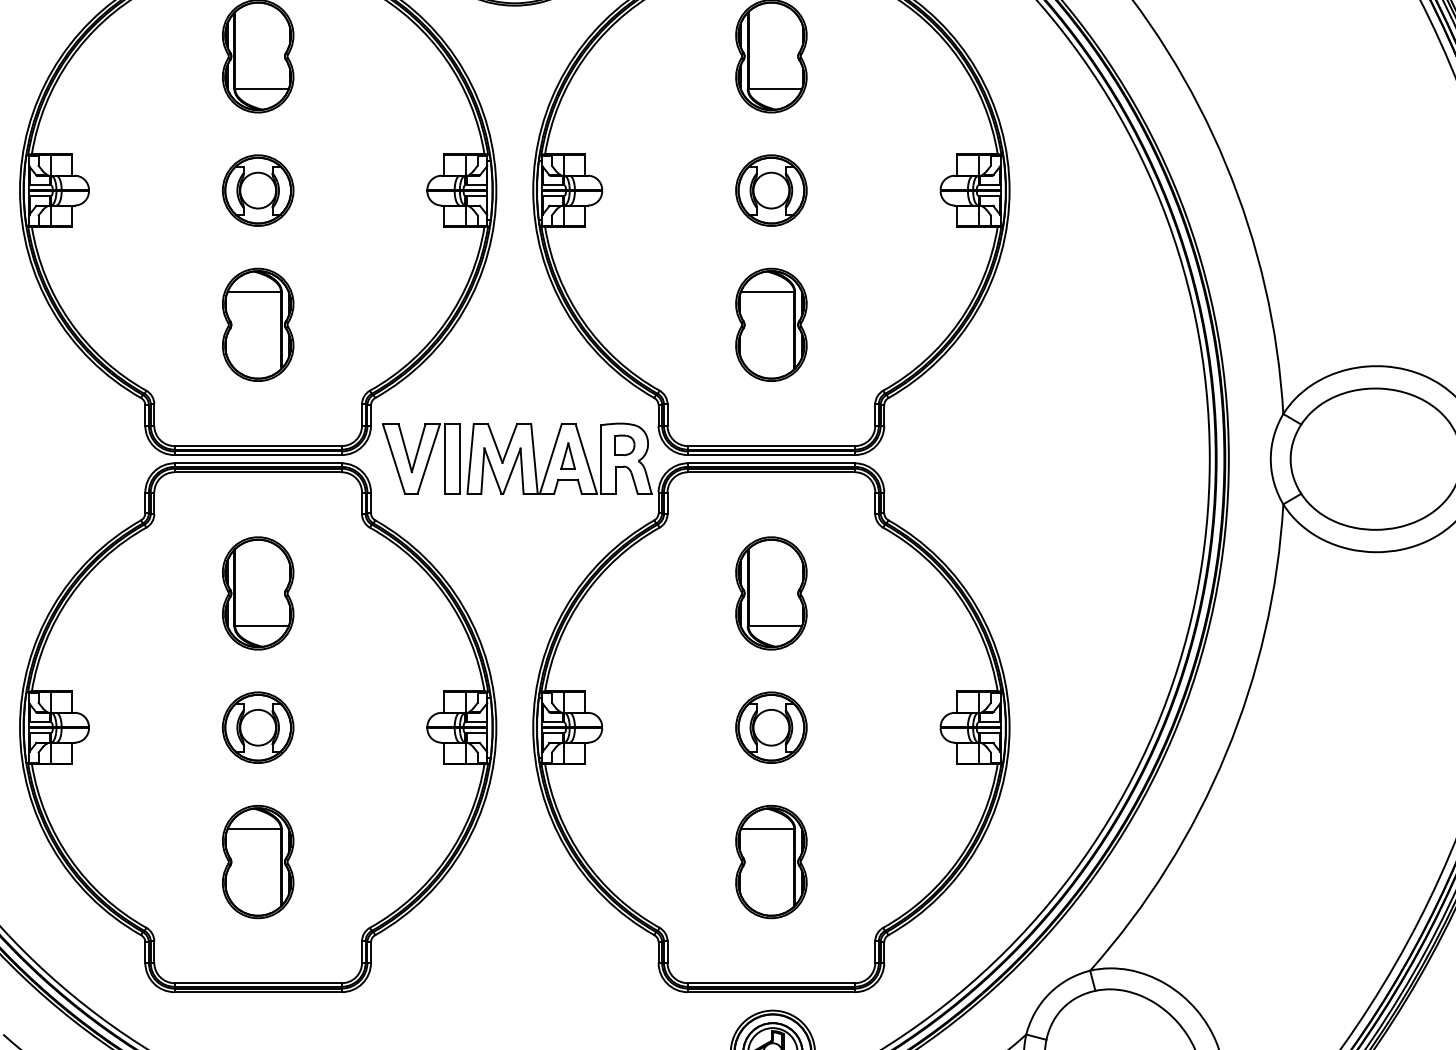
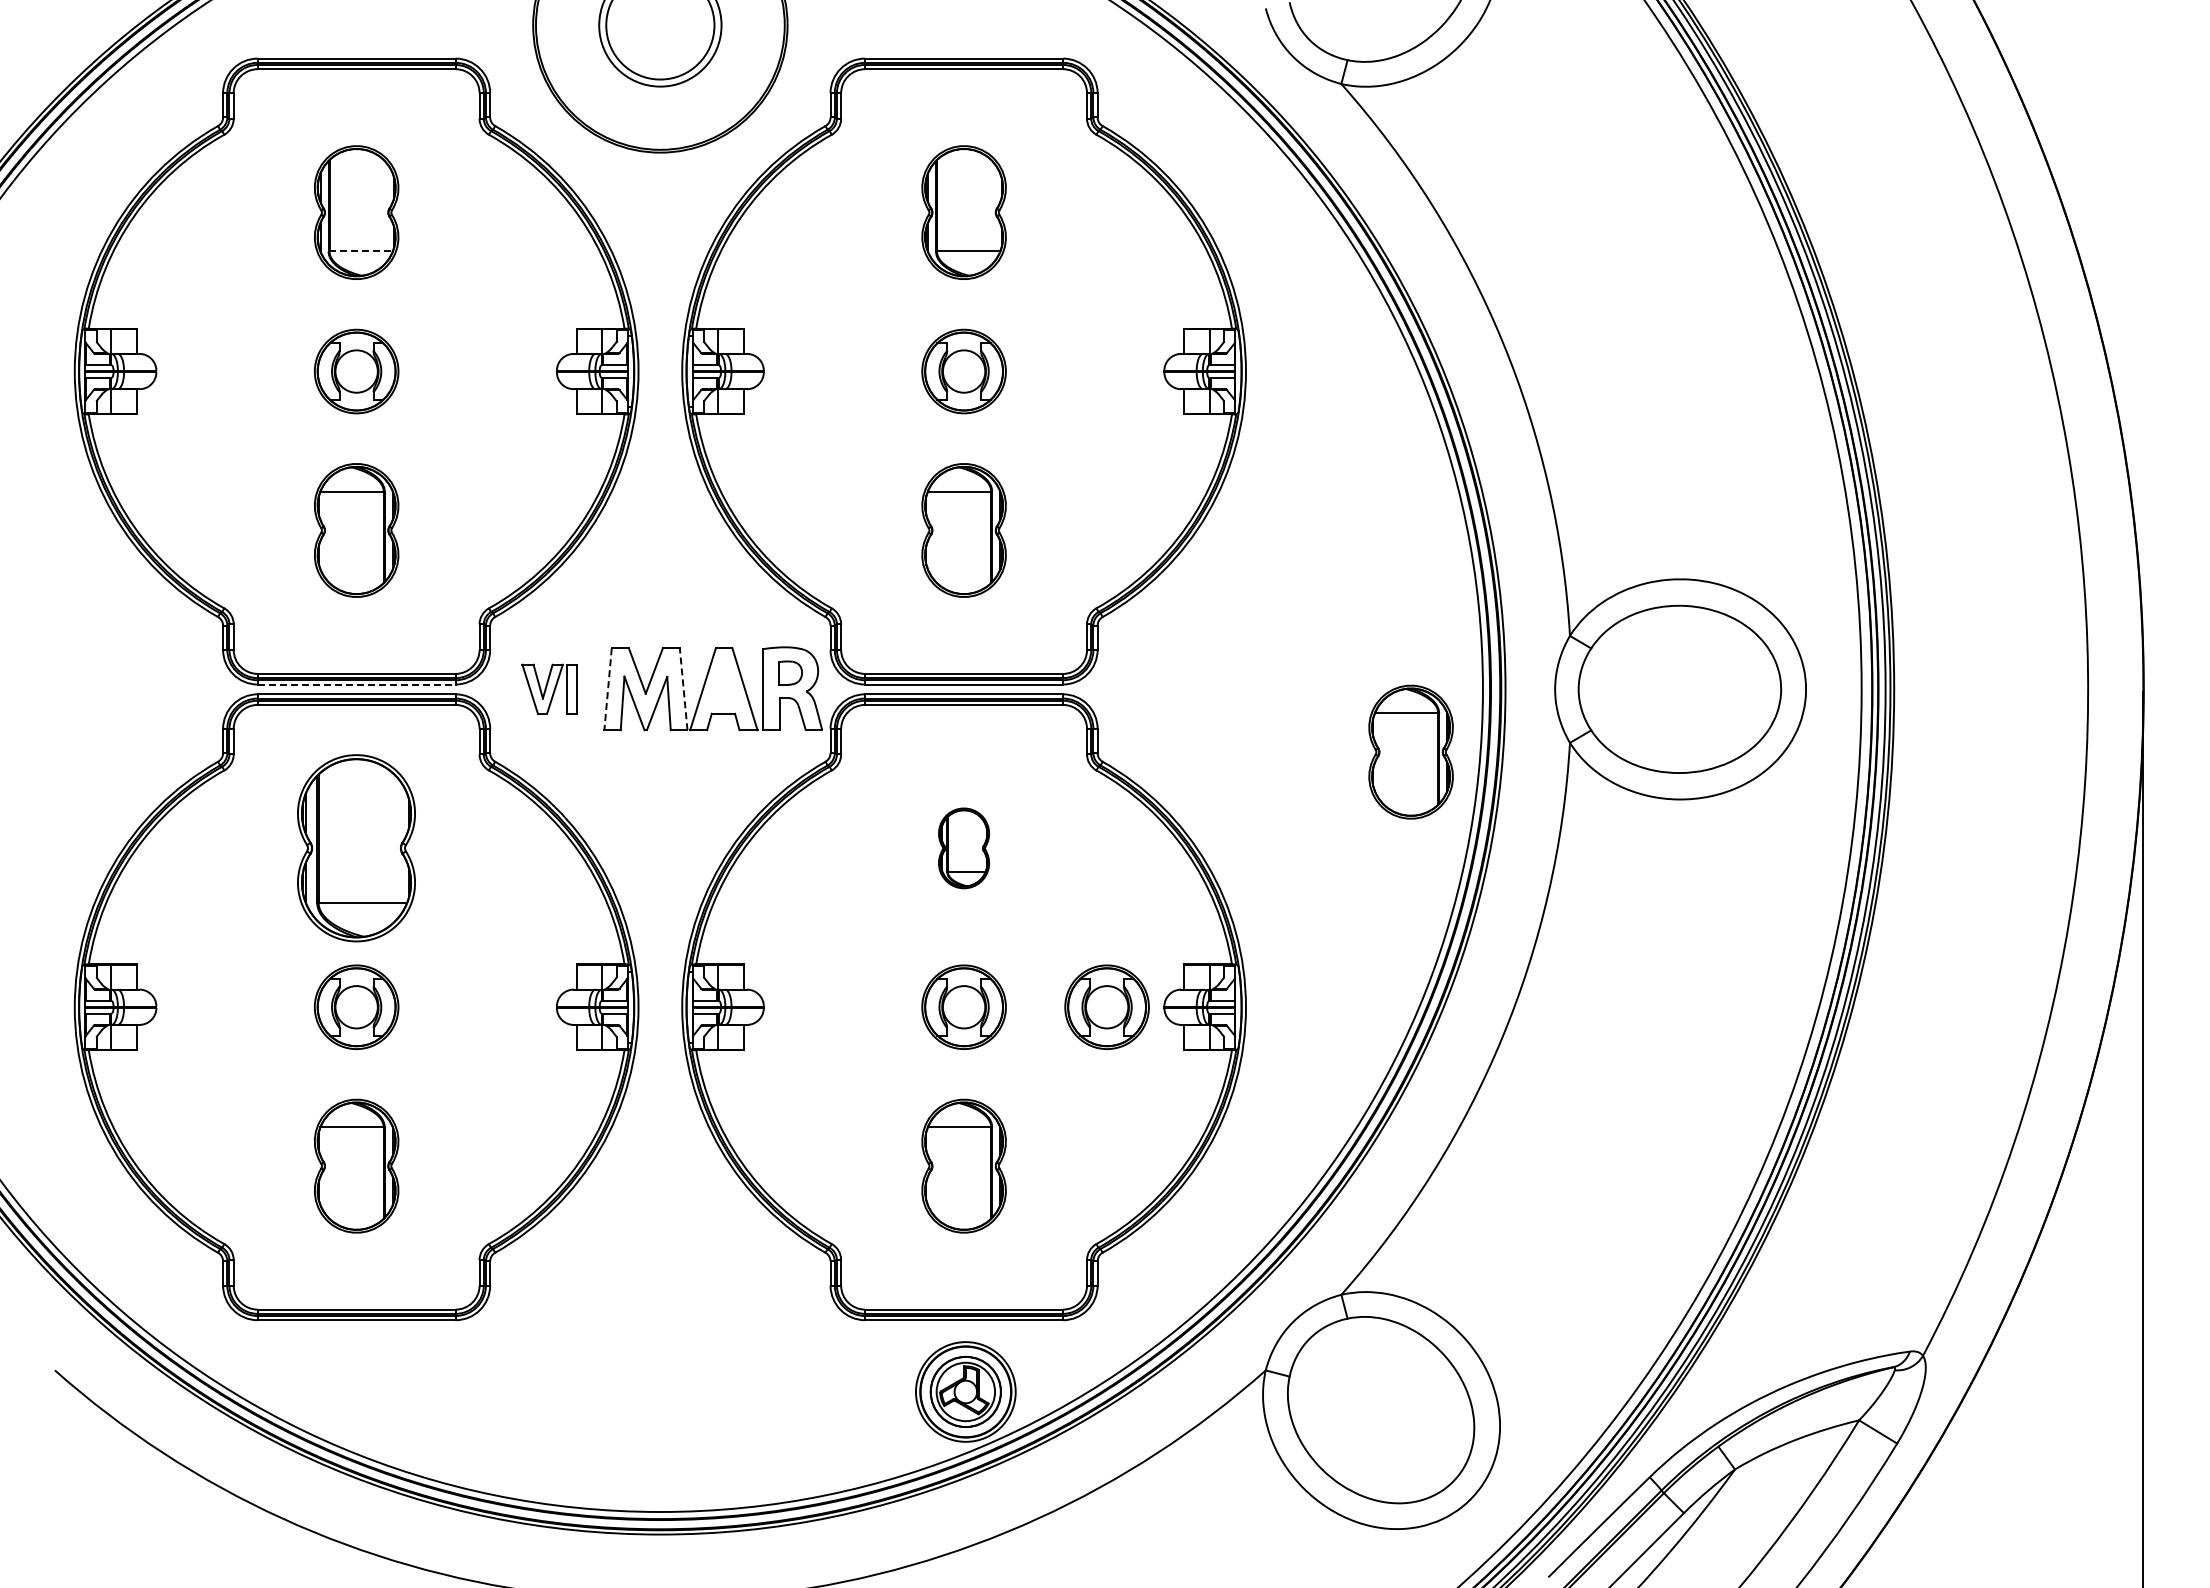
line: (262, 89) -> (361, 251), solid -> dashed
line: (258, 455) -> (356, 684), solid -> dashed
part: (568, 455) -> (723, 685), removed
line: (534, 458) -> (683, 688), solid -> dashed
part: (421, 459) -> (549, 689), size x0.6
line: (470, 459) -> (608, 689), solid -> dashed
part: (1148, 511) -> (1410, 751), added
part: (258, 593) -> (356, 848), size x1.4
part: (770, 593) -> (963, 848), size x0.6
part: (891, 727) -> (1106, 1006), added

